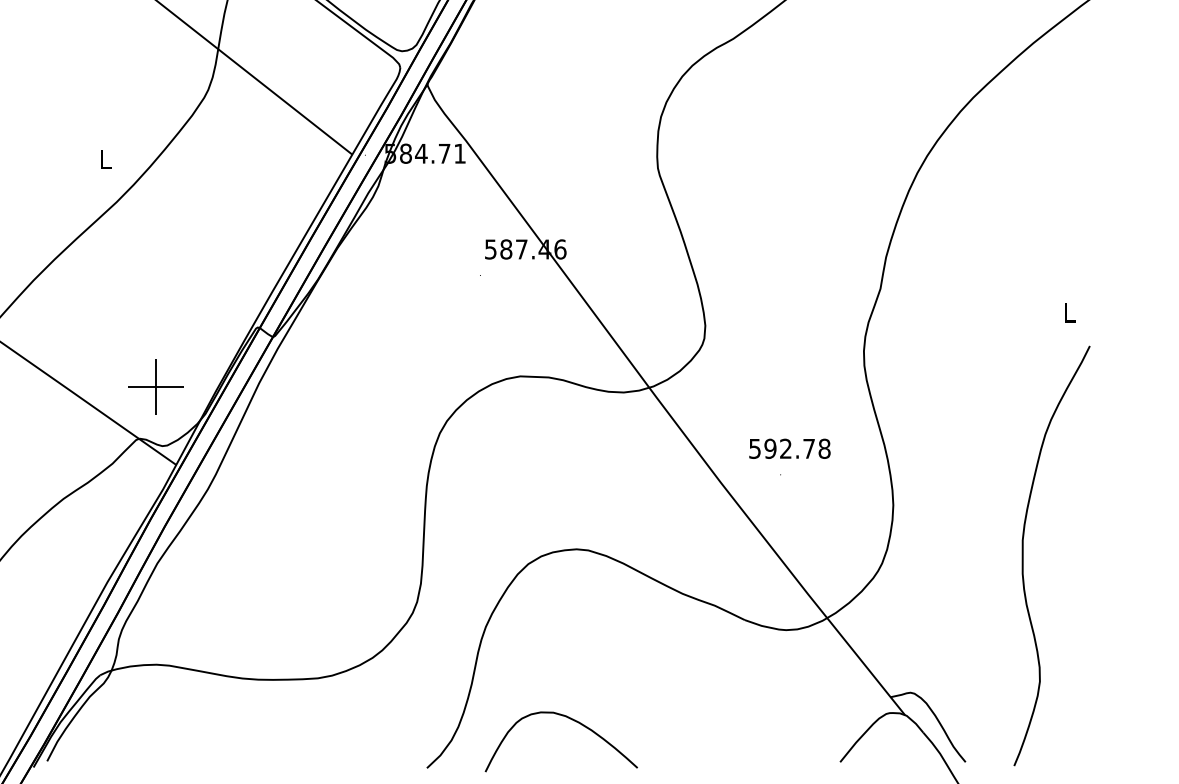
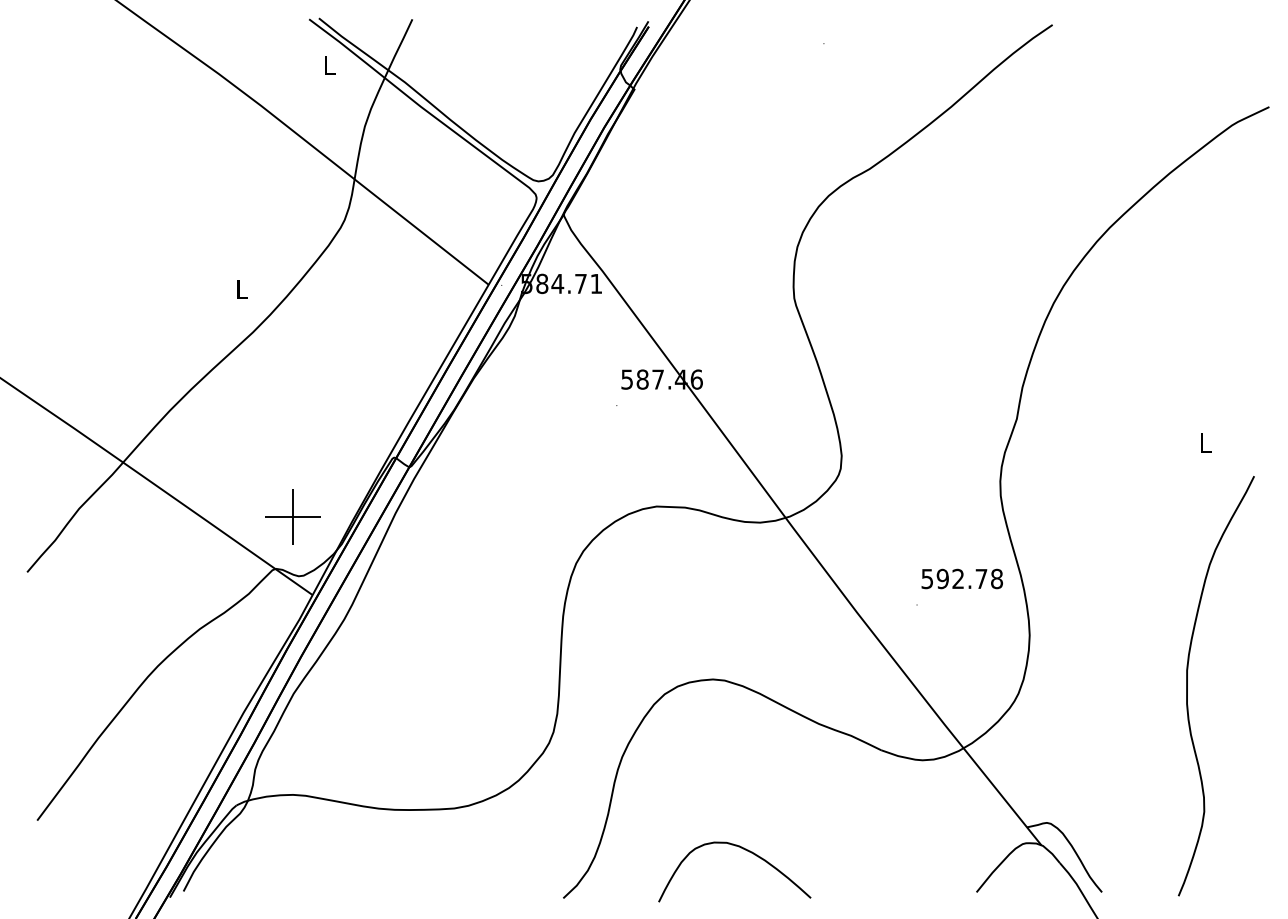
text: (789, 448) -> (961, 578), moved
curve: (1023, 556) -> (1187, 686), moved
curve: (572, 720) -> (745, 850), moved

